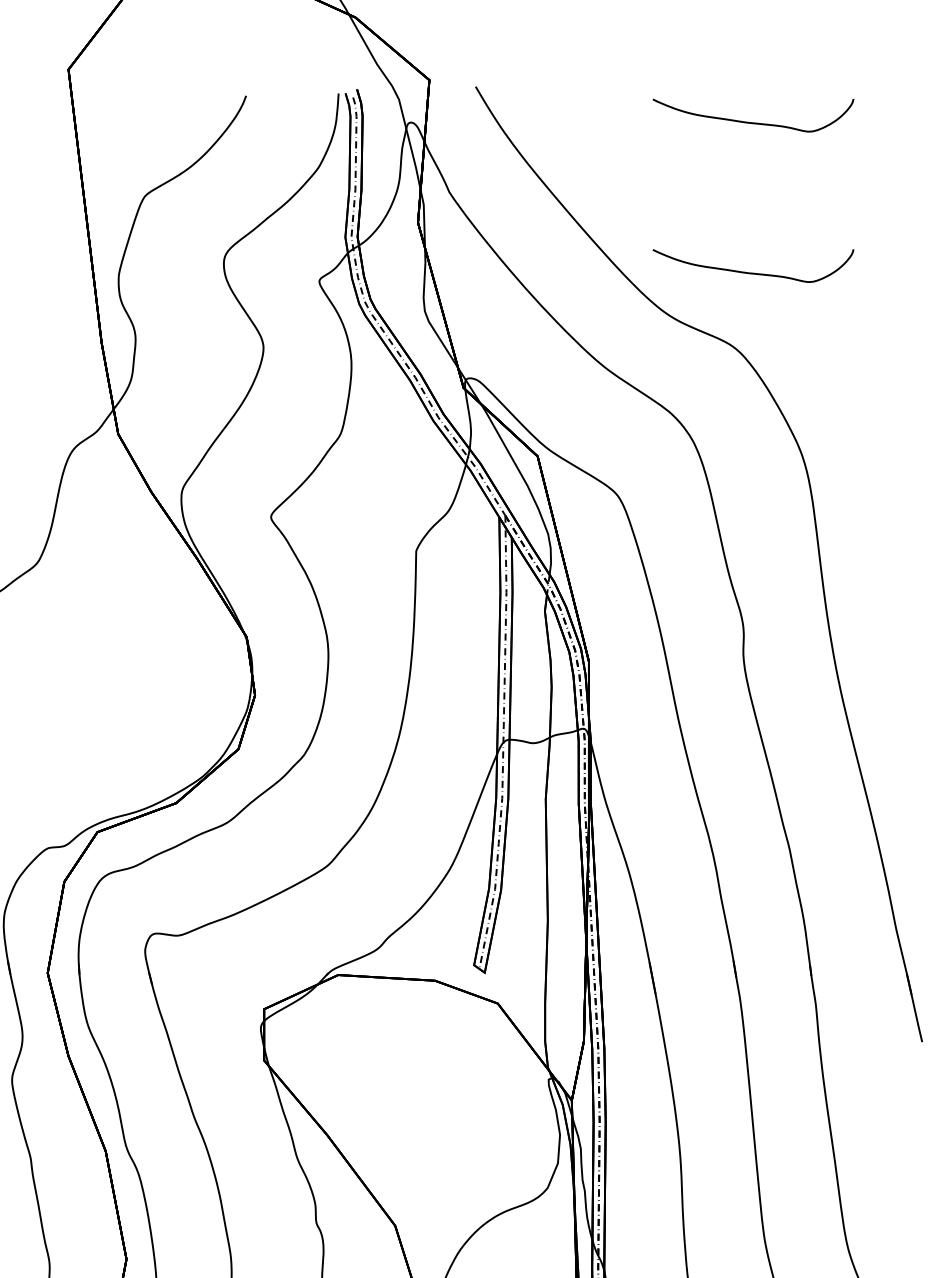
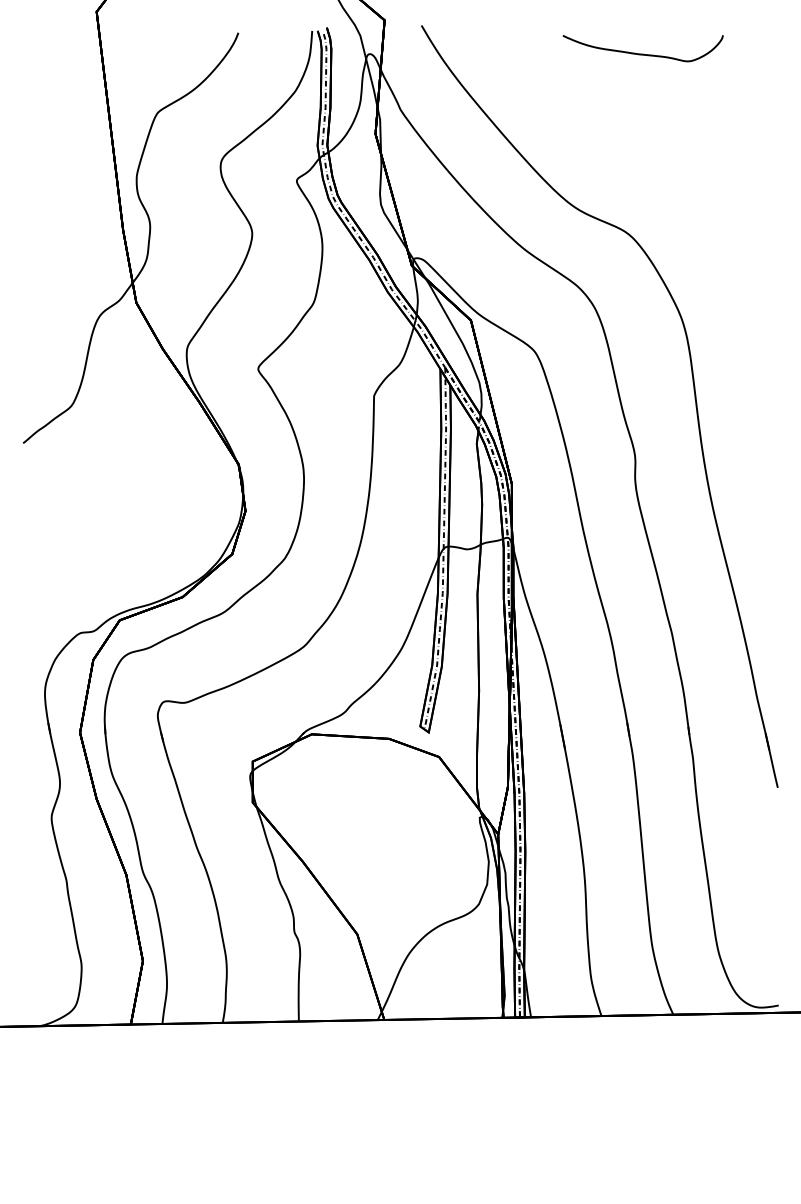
curve: (752, 272) -> (642, 173), removed

